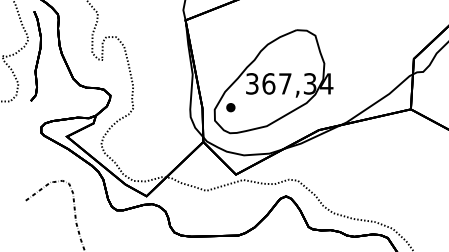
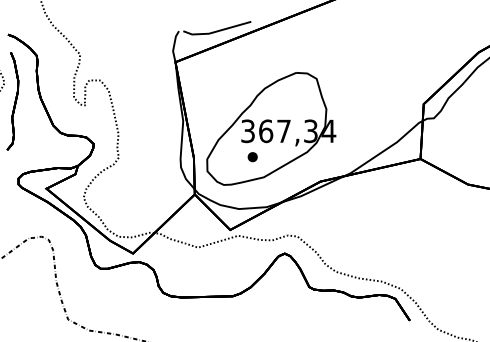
part: (230, 107) -> (252, 157), moved

